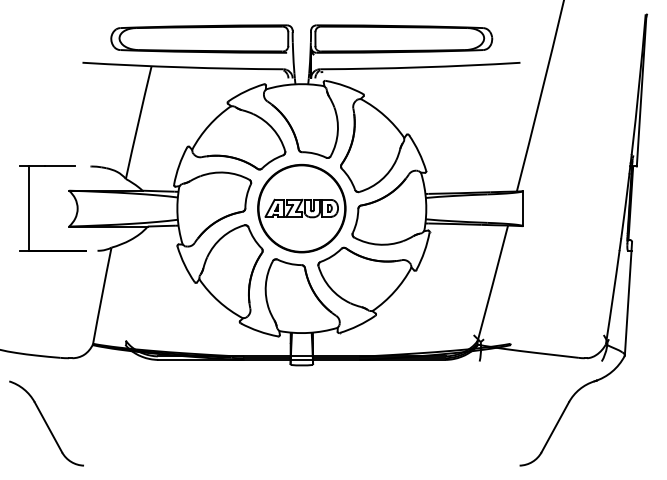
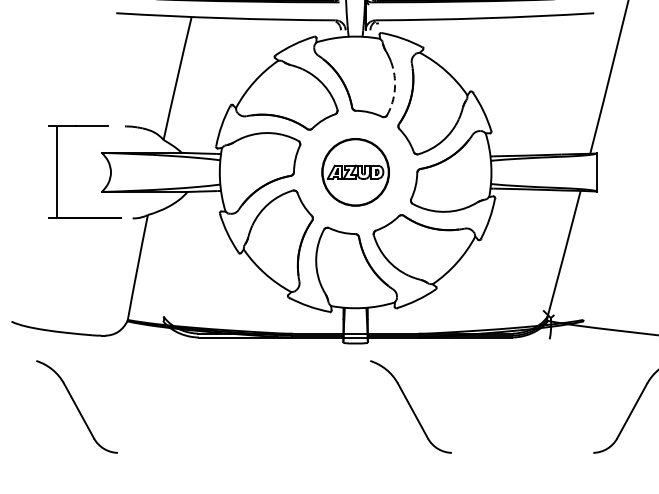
arc: (337, 132) -> (394, 89), solid -> dashed
part: (301, 208) -> (355, 172), size x0.7
part: (352, 423) -> (410, 406), added

